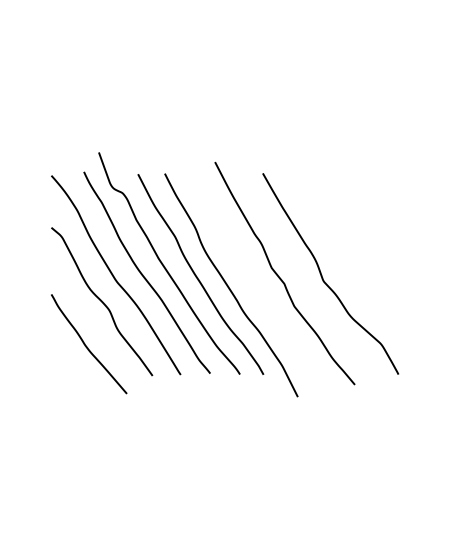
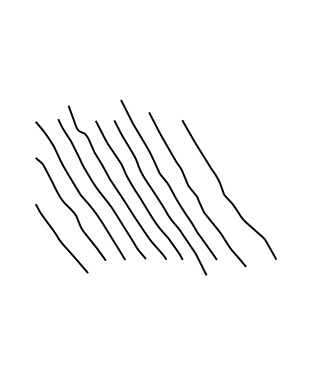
curve: (240, 260) -> (166, 180), added

